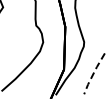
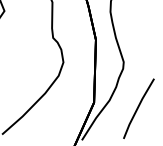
line: (93, 74) -> (137, 109), dashed -> solid

